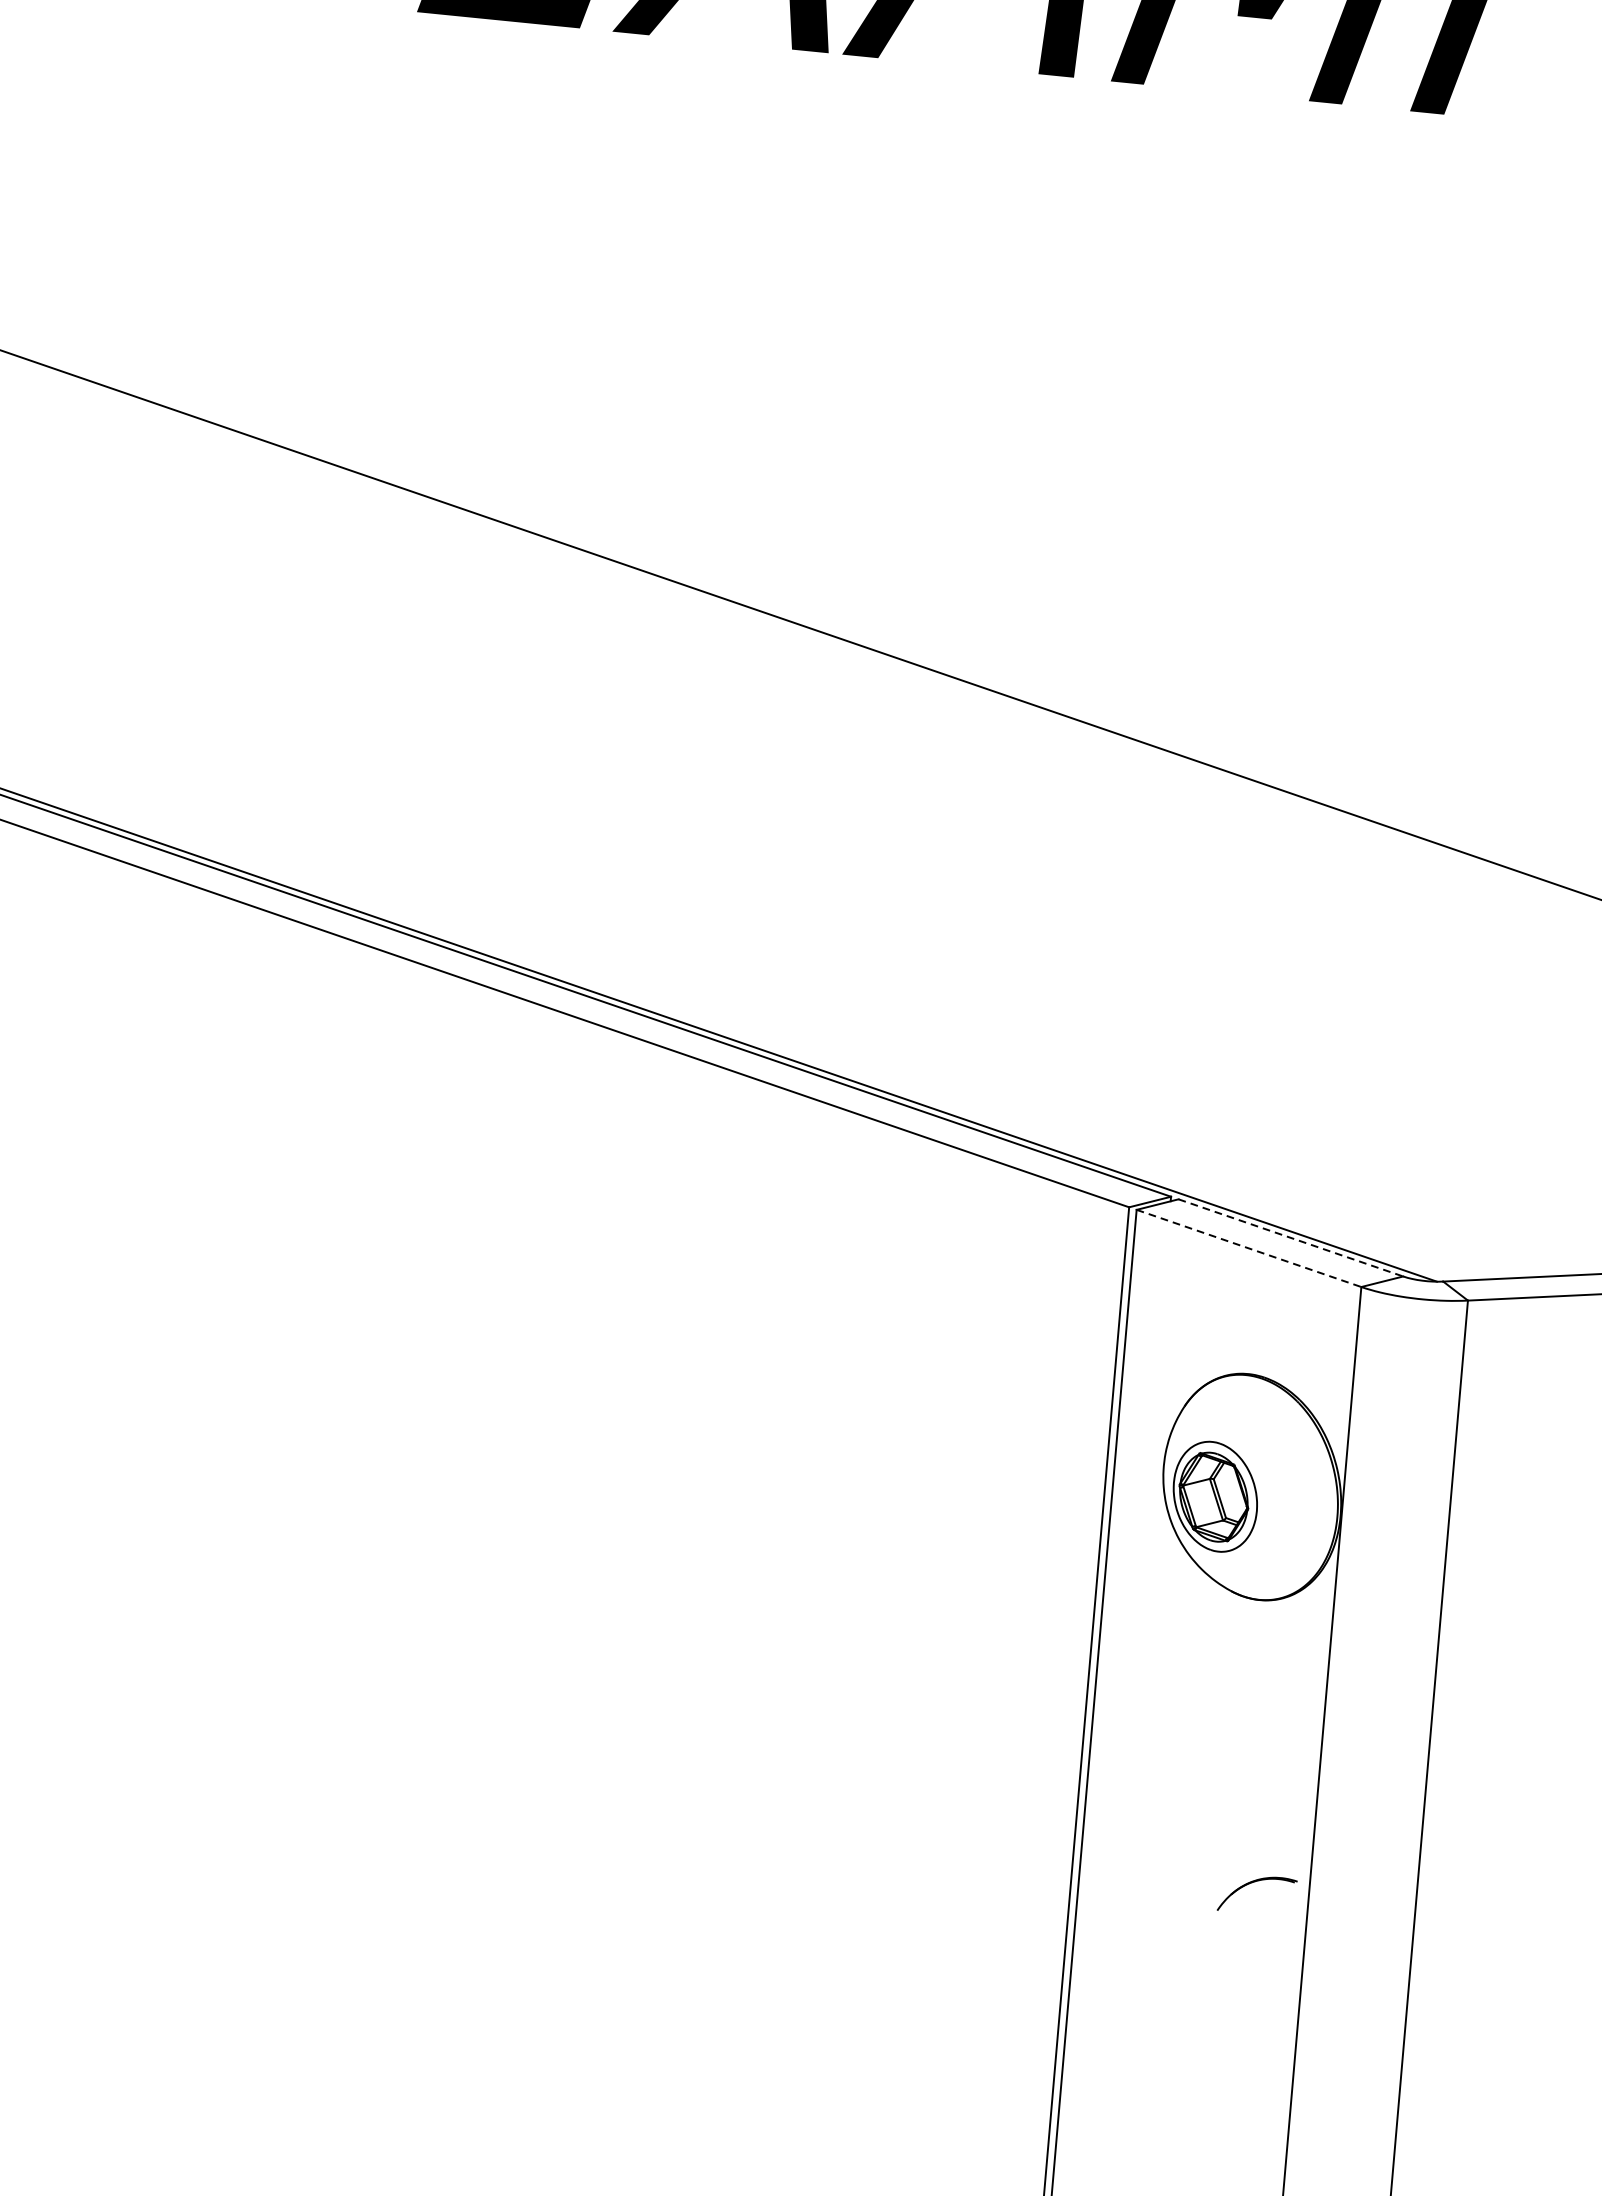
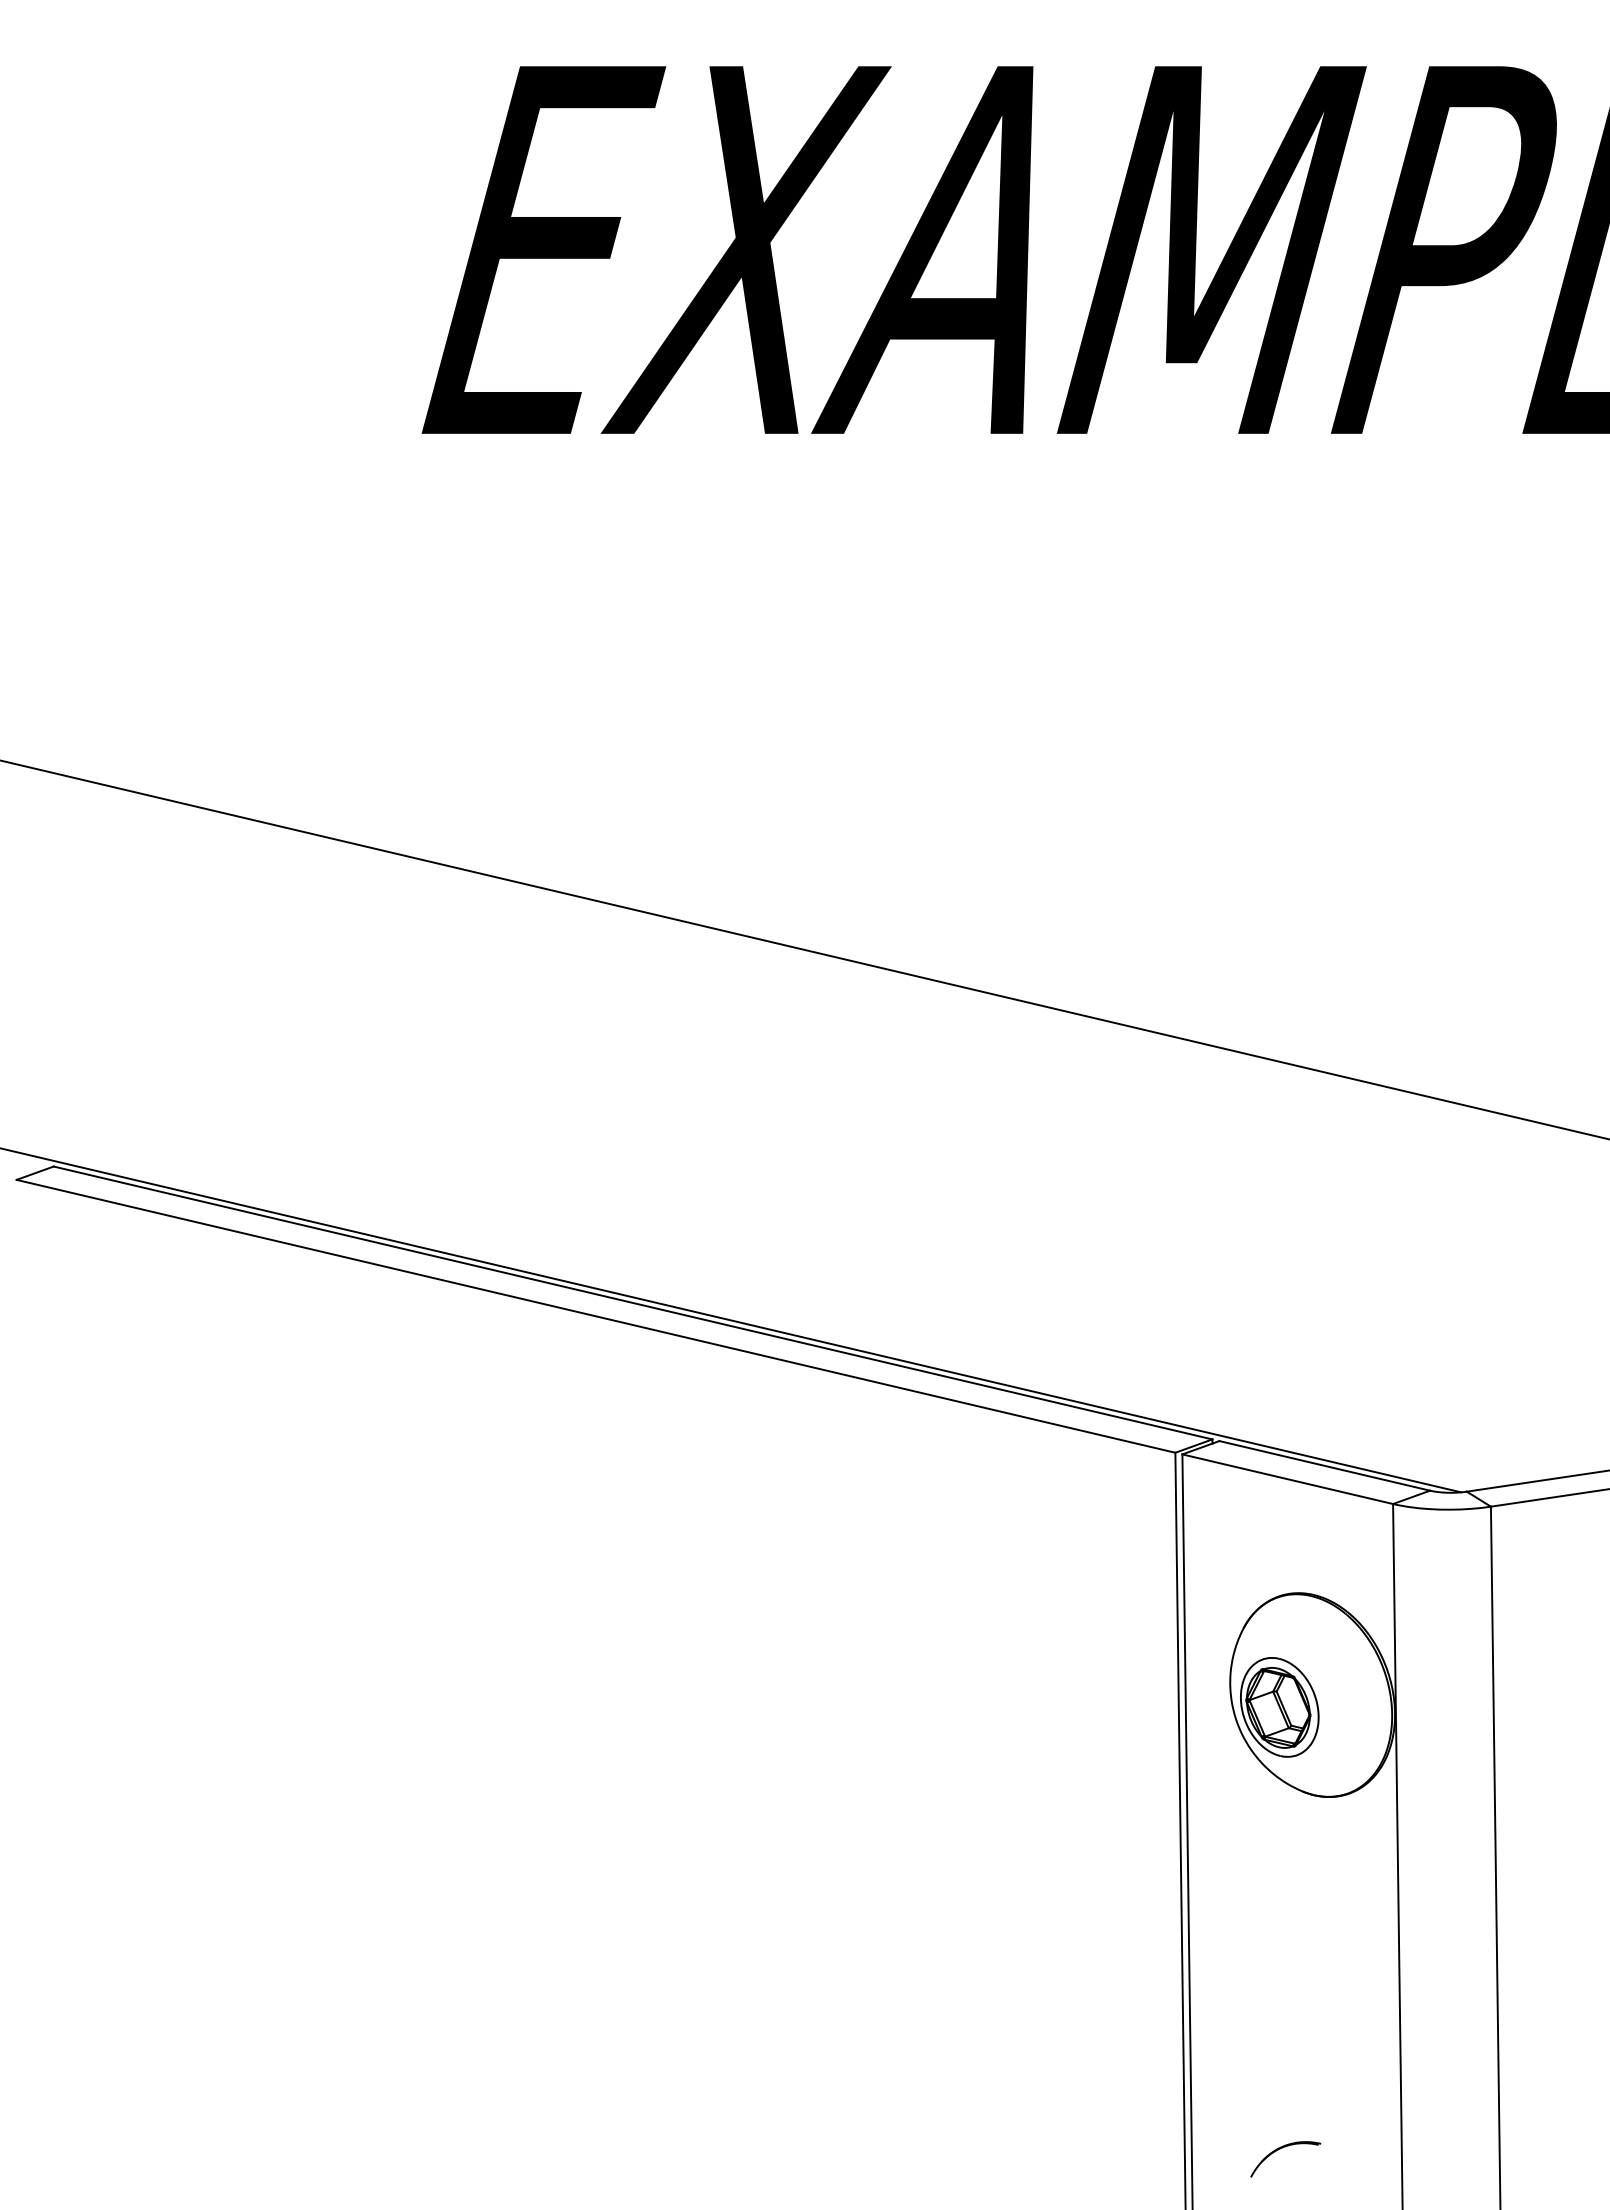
line: (1291, 1237) -> (1325, 1465), dashed -> solid
line: (1249, 1248) -> (1288, 1479), dashed -> solid
part: (1252, 1883) -> (1280, 2149), moved

